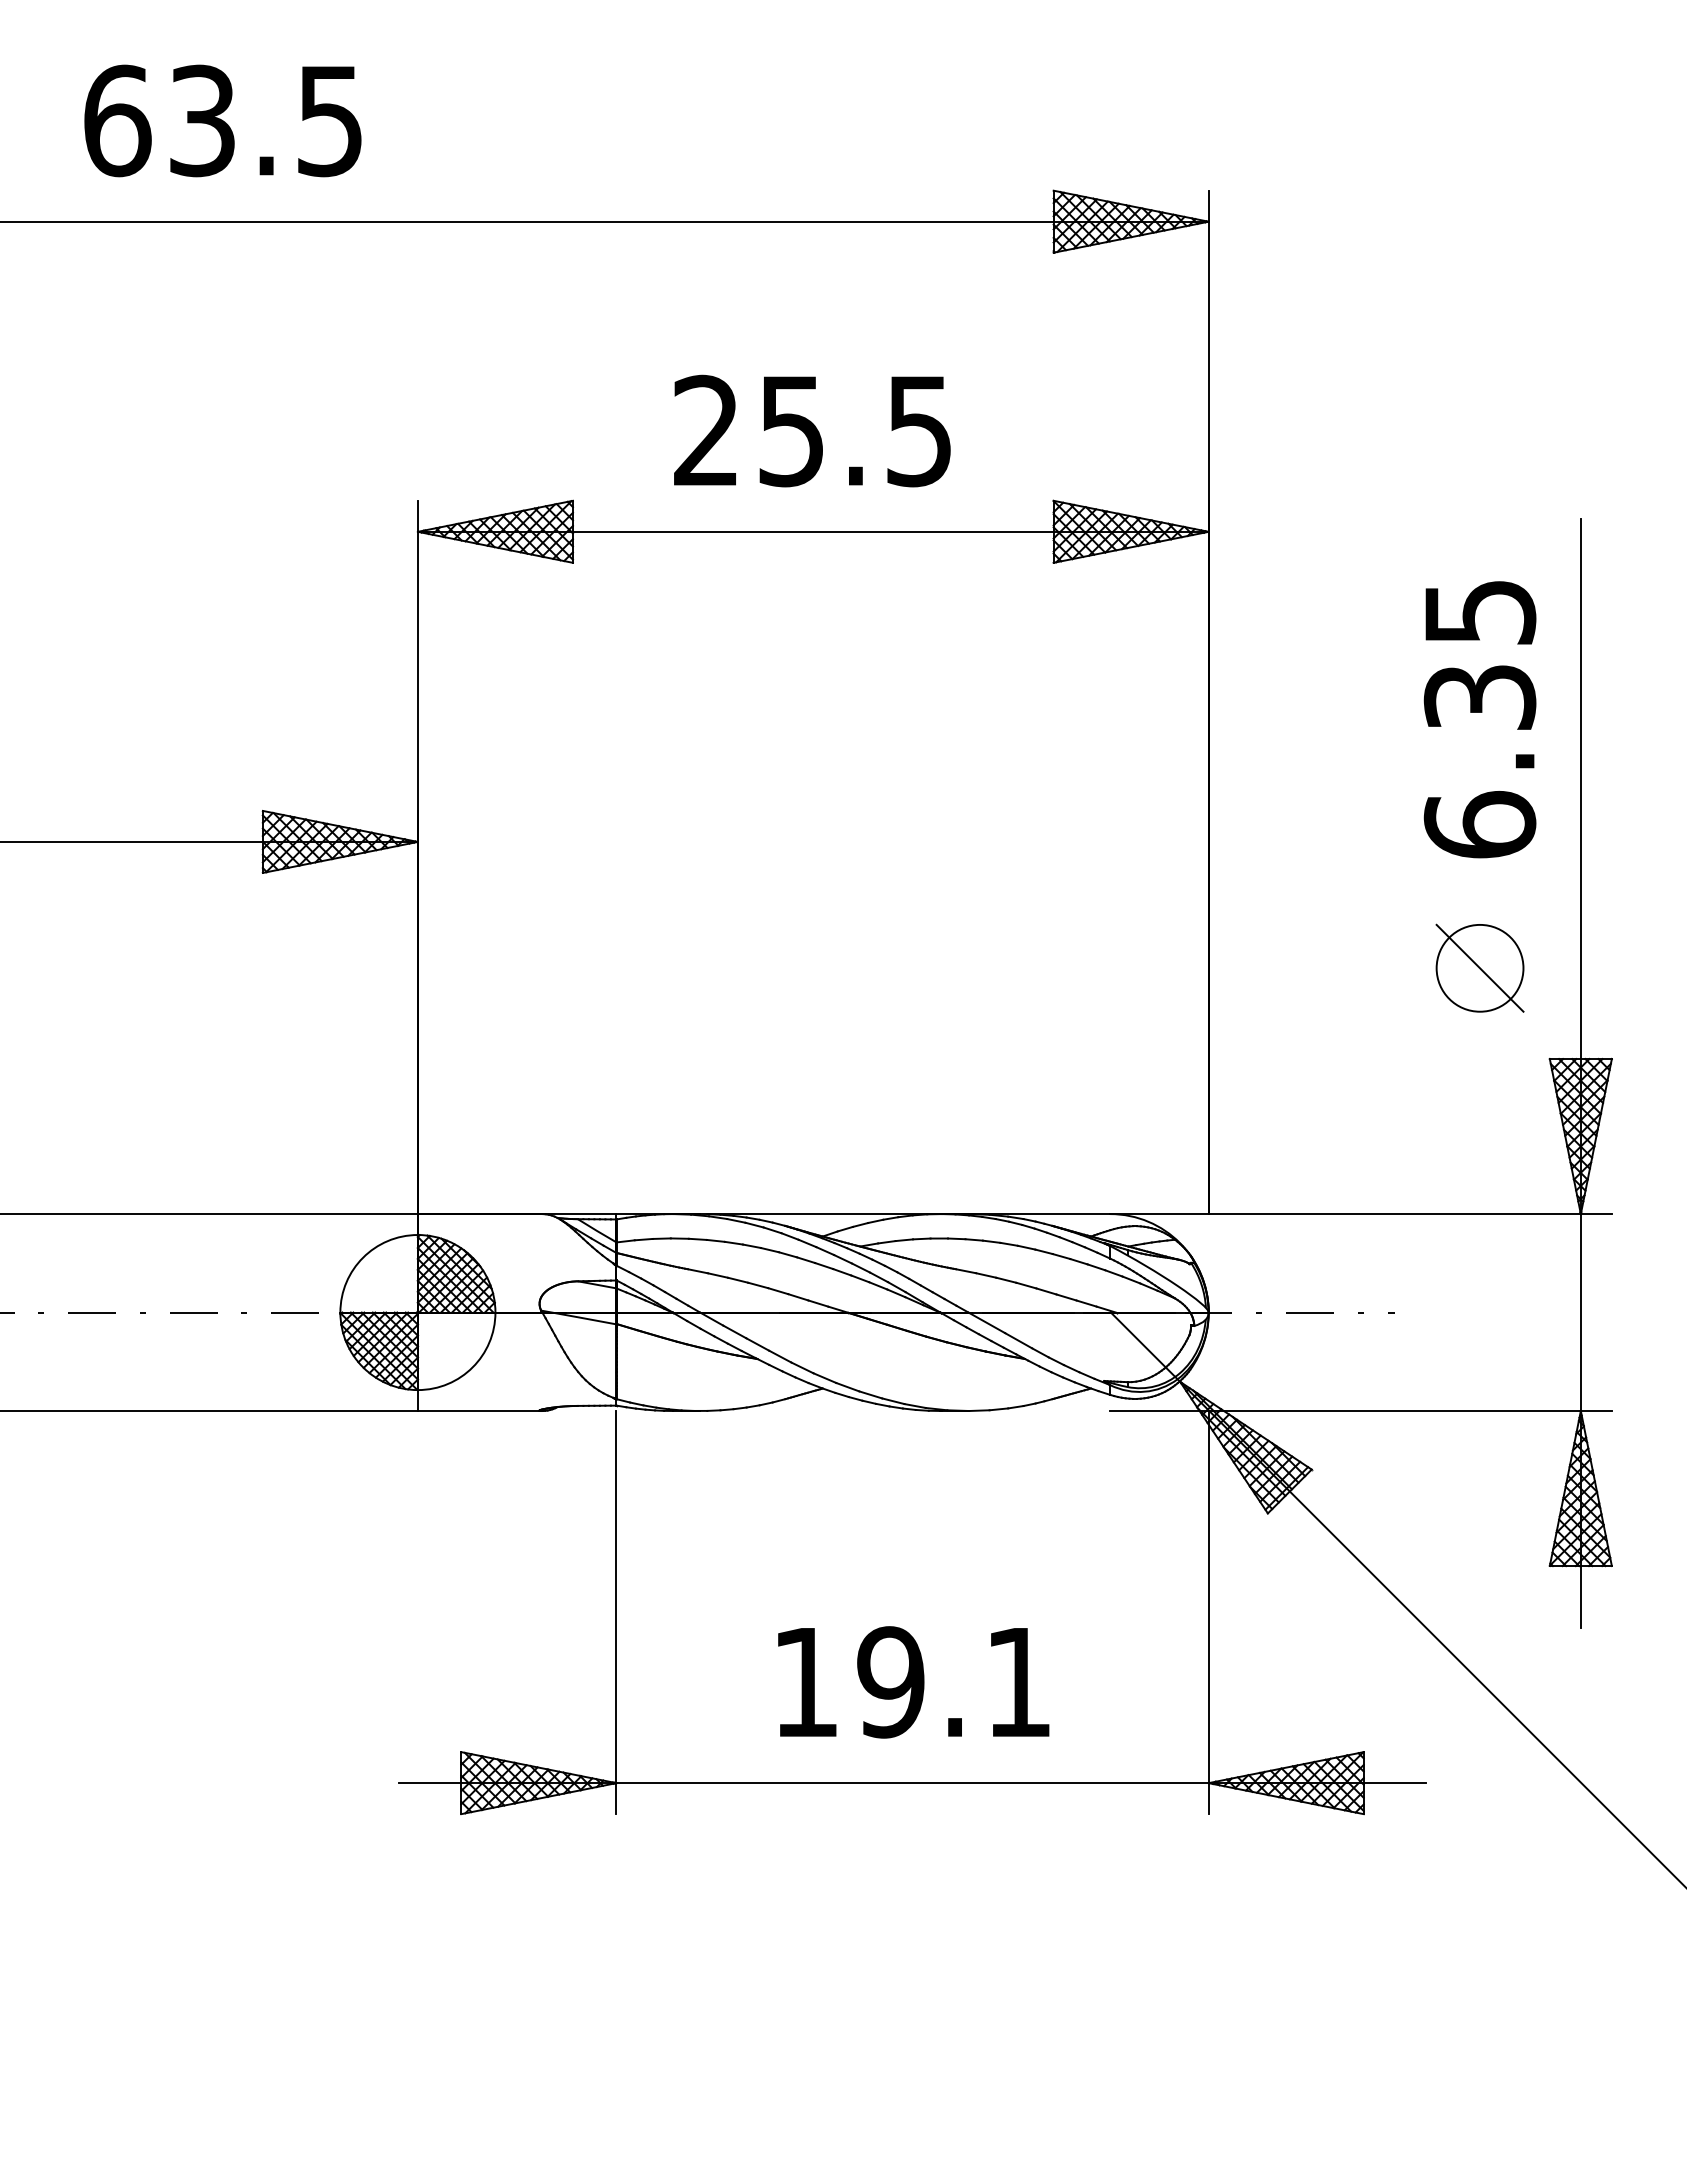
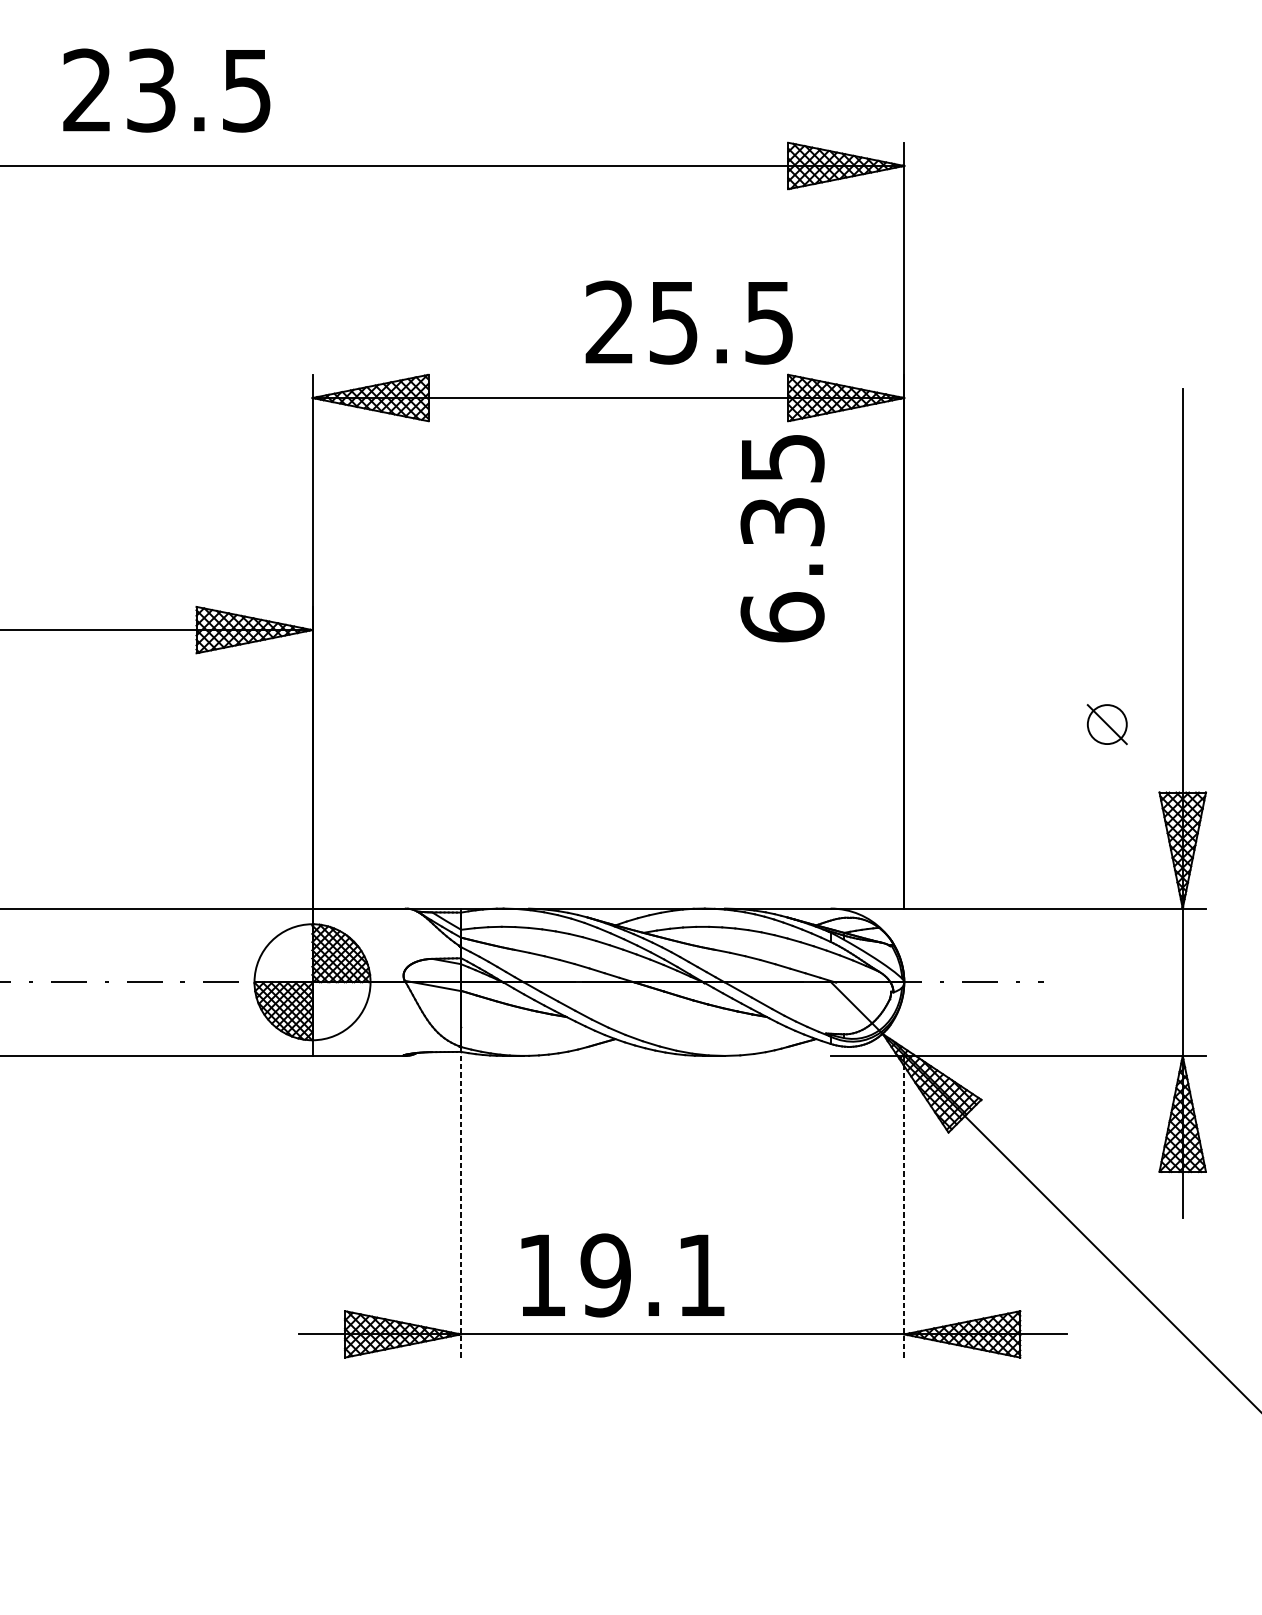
text: (117, 120) -> (87, 90), 63.5 -> 23.5
text: (812, 430) -> (689, 322), moved
text: (1479, 719) -> (782, 538), moved
part: (1479, 967) -> (1106, 724), size x0.6
line: (616, 1612) -> (461, 1206), solid -> dashed
line: (1208, 1612) -> (904, 1206), solid -> dashed
text: (913, 1682) -> (622, 1275), moved

